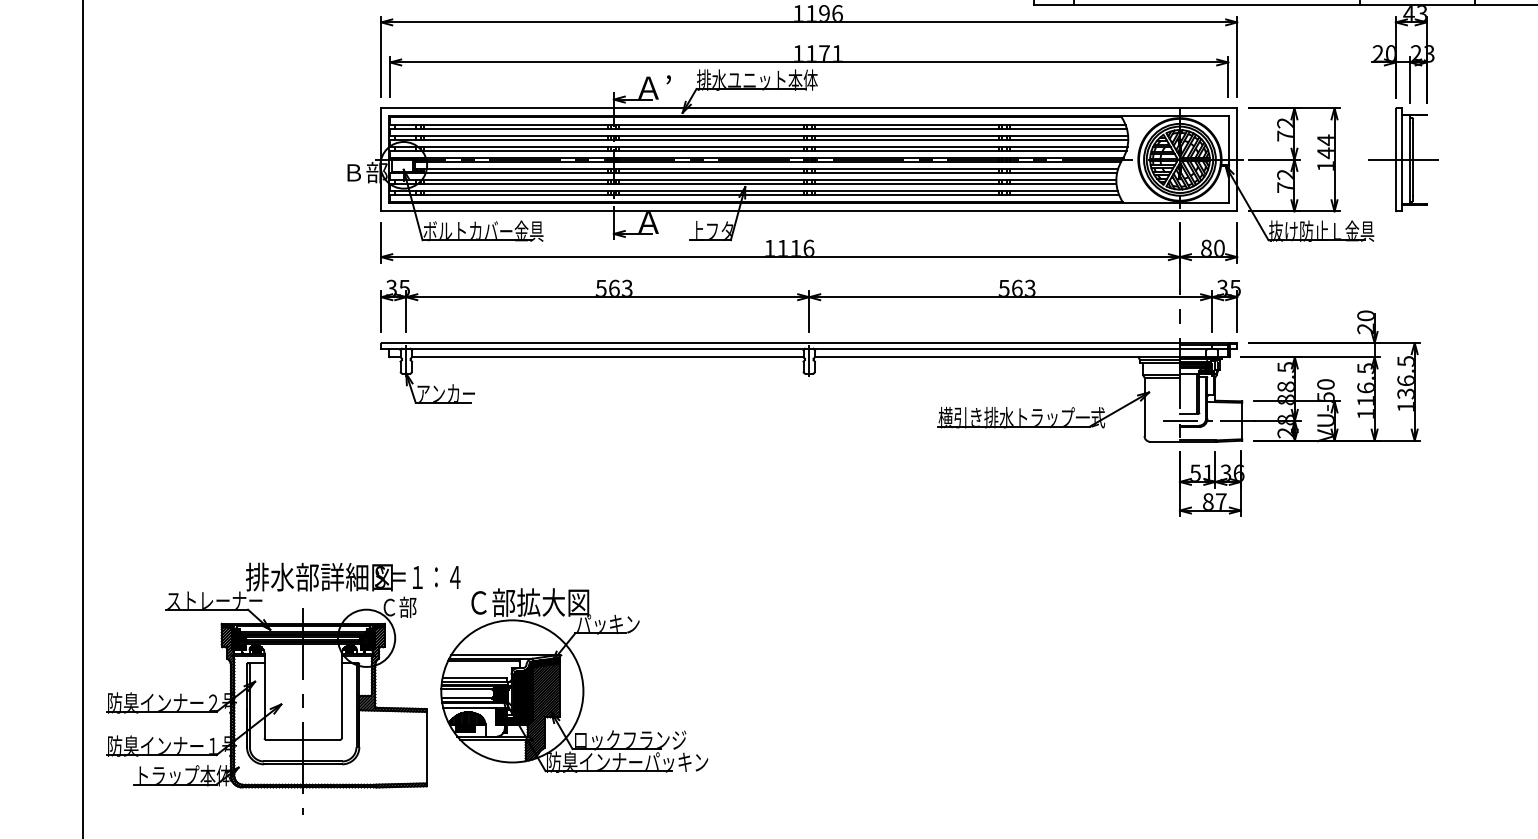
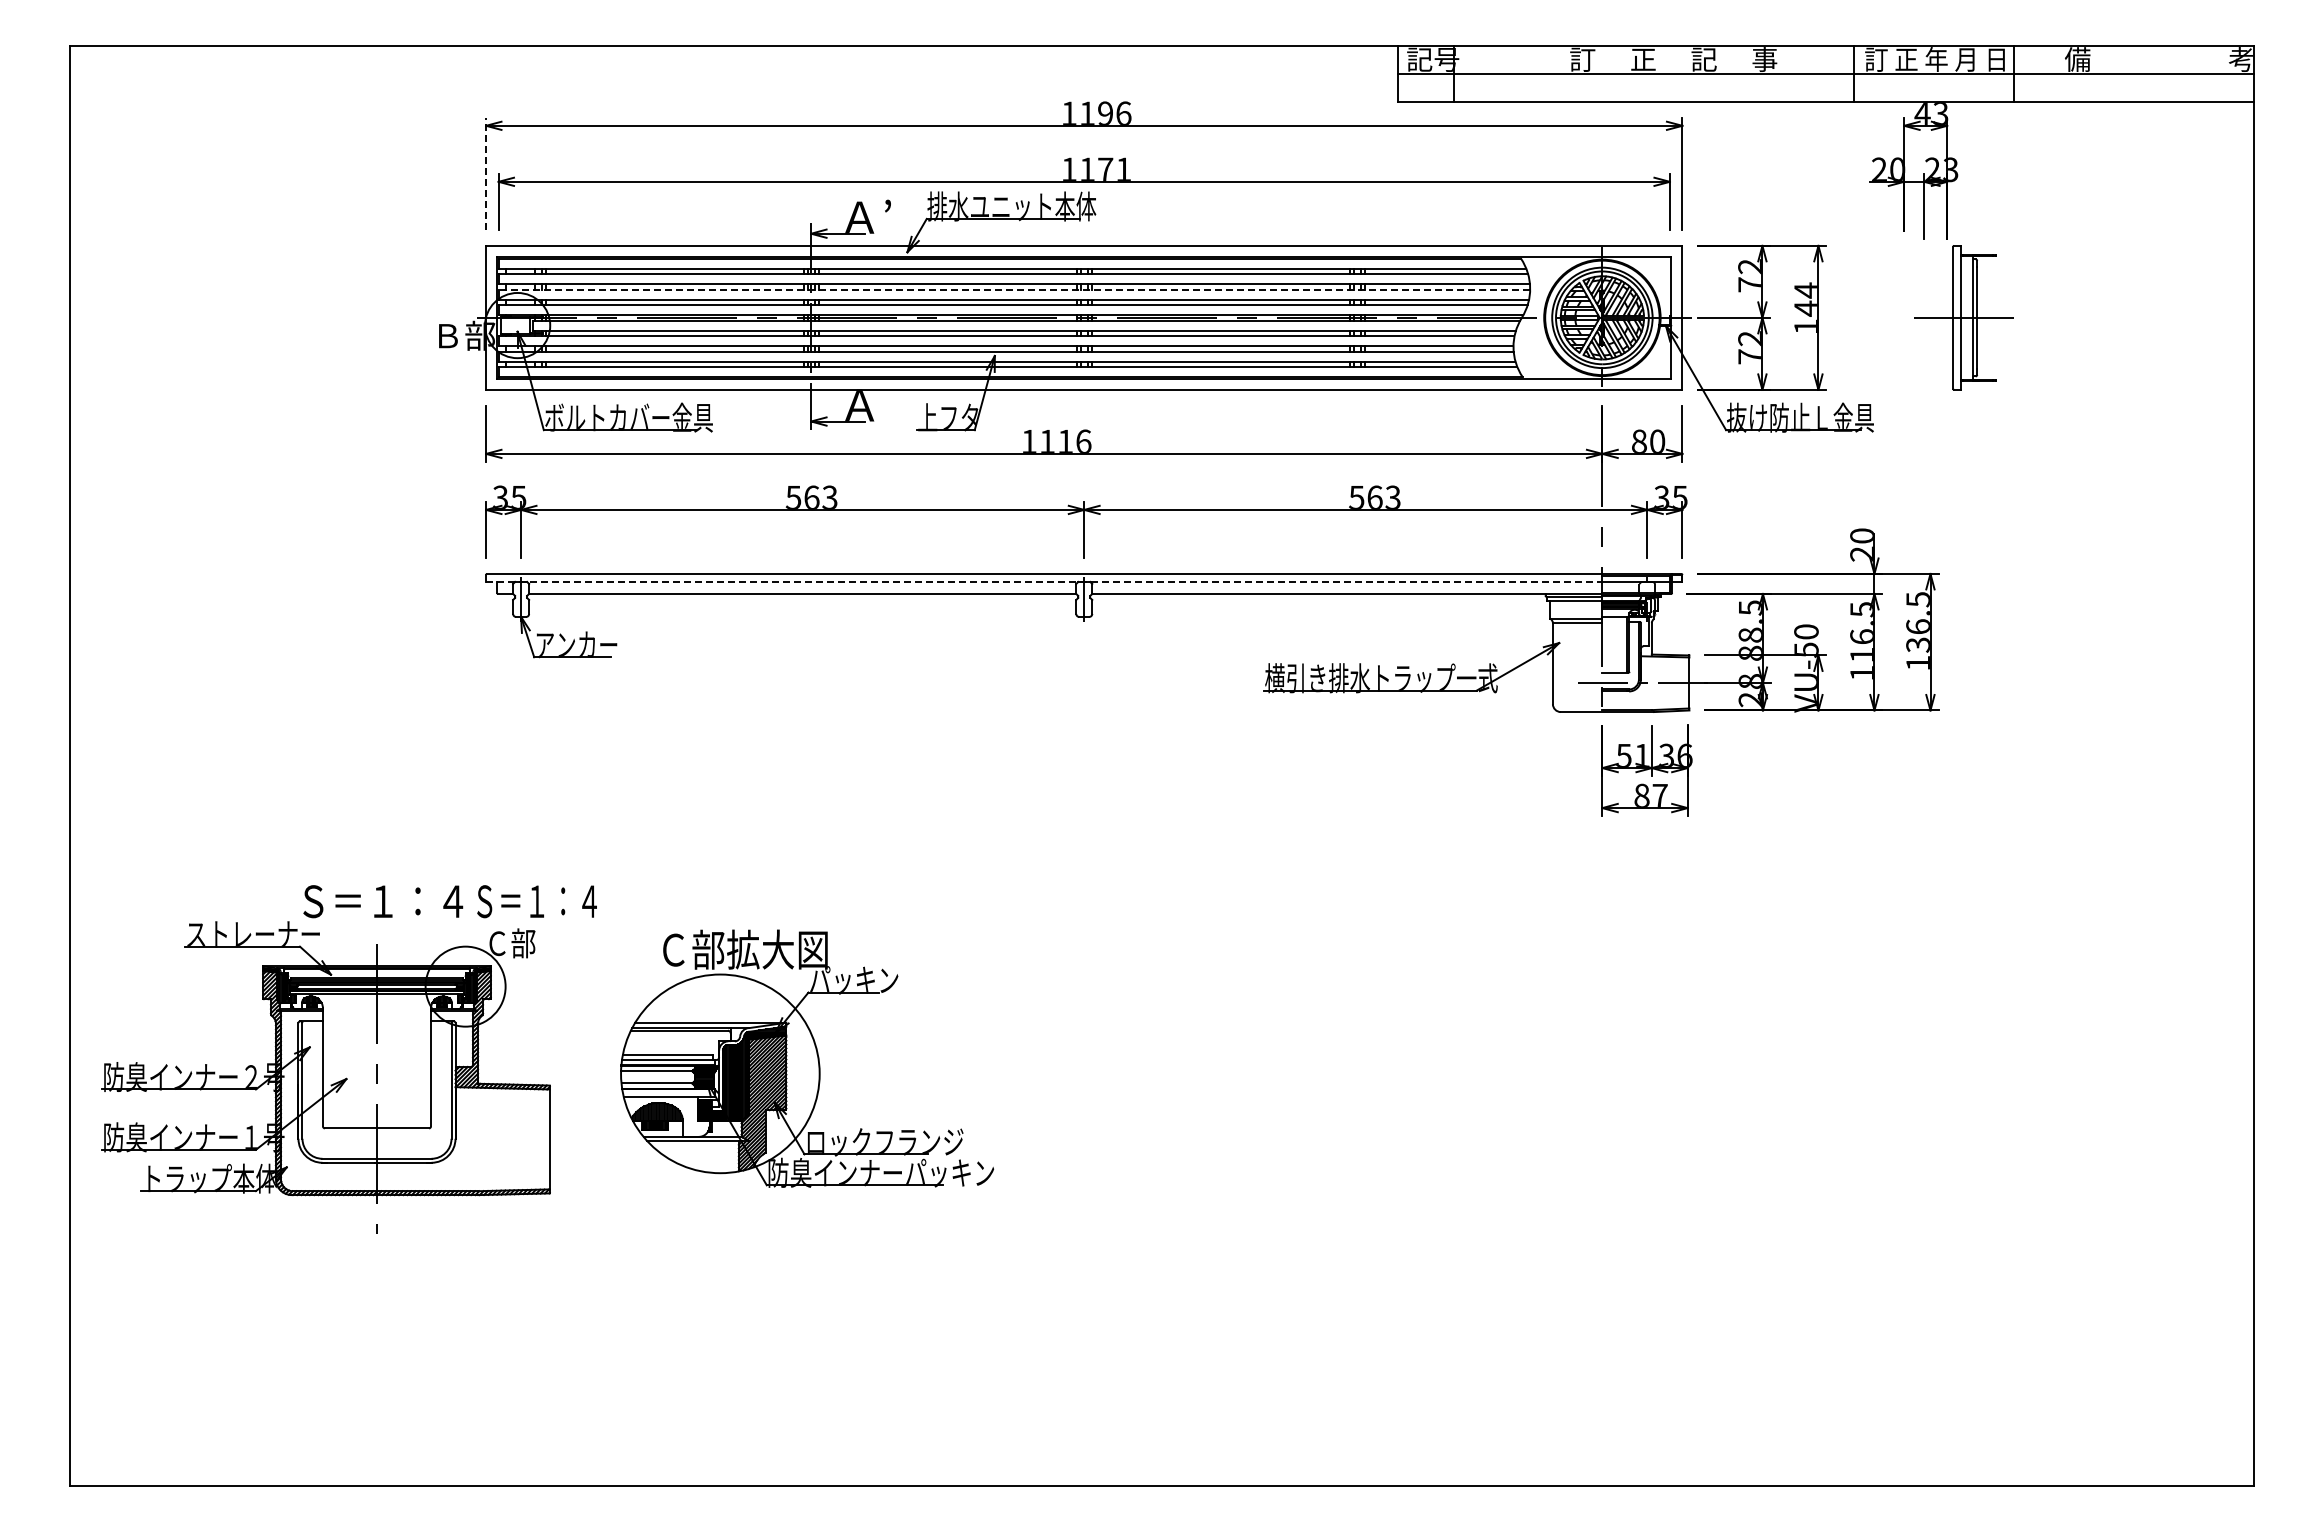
line: (381, 56) -> (486, 173), solid -> dashed
line: (759, 139) -> (1014, 289), solid -> dashed
part: (1403, 159) -> (1963, 317), moved
line: (780, 348) -> (1044, 581), solid -> dashed
text: (319, 577) -> (399, 901), 排水部詳細図 -> Ｓ＝１：４
part: (574, 680) -> (807, 1058), moved

